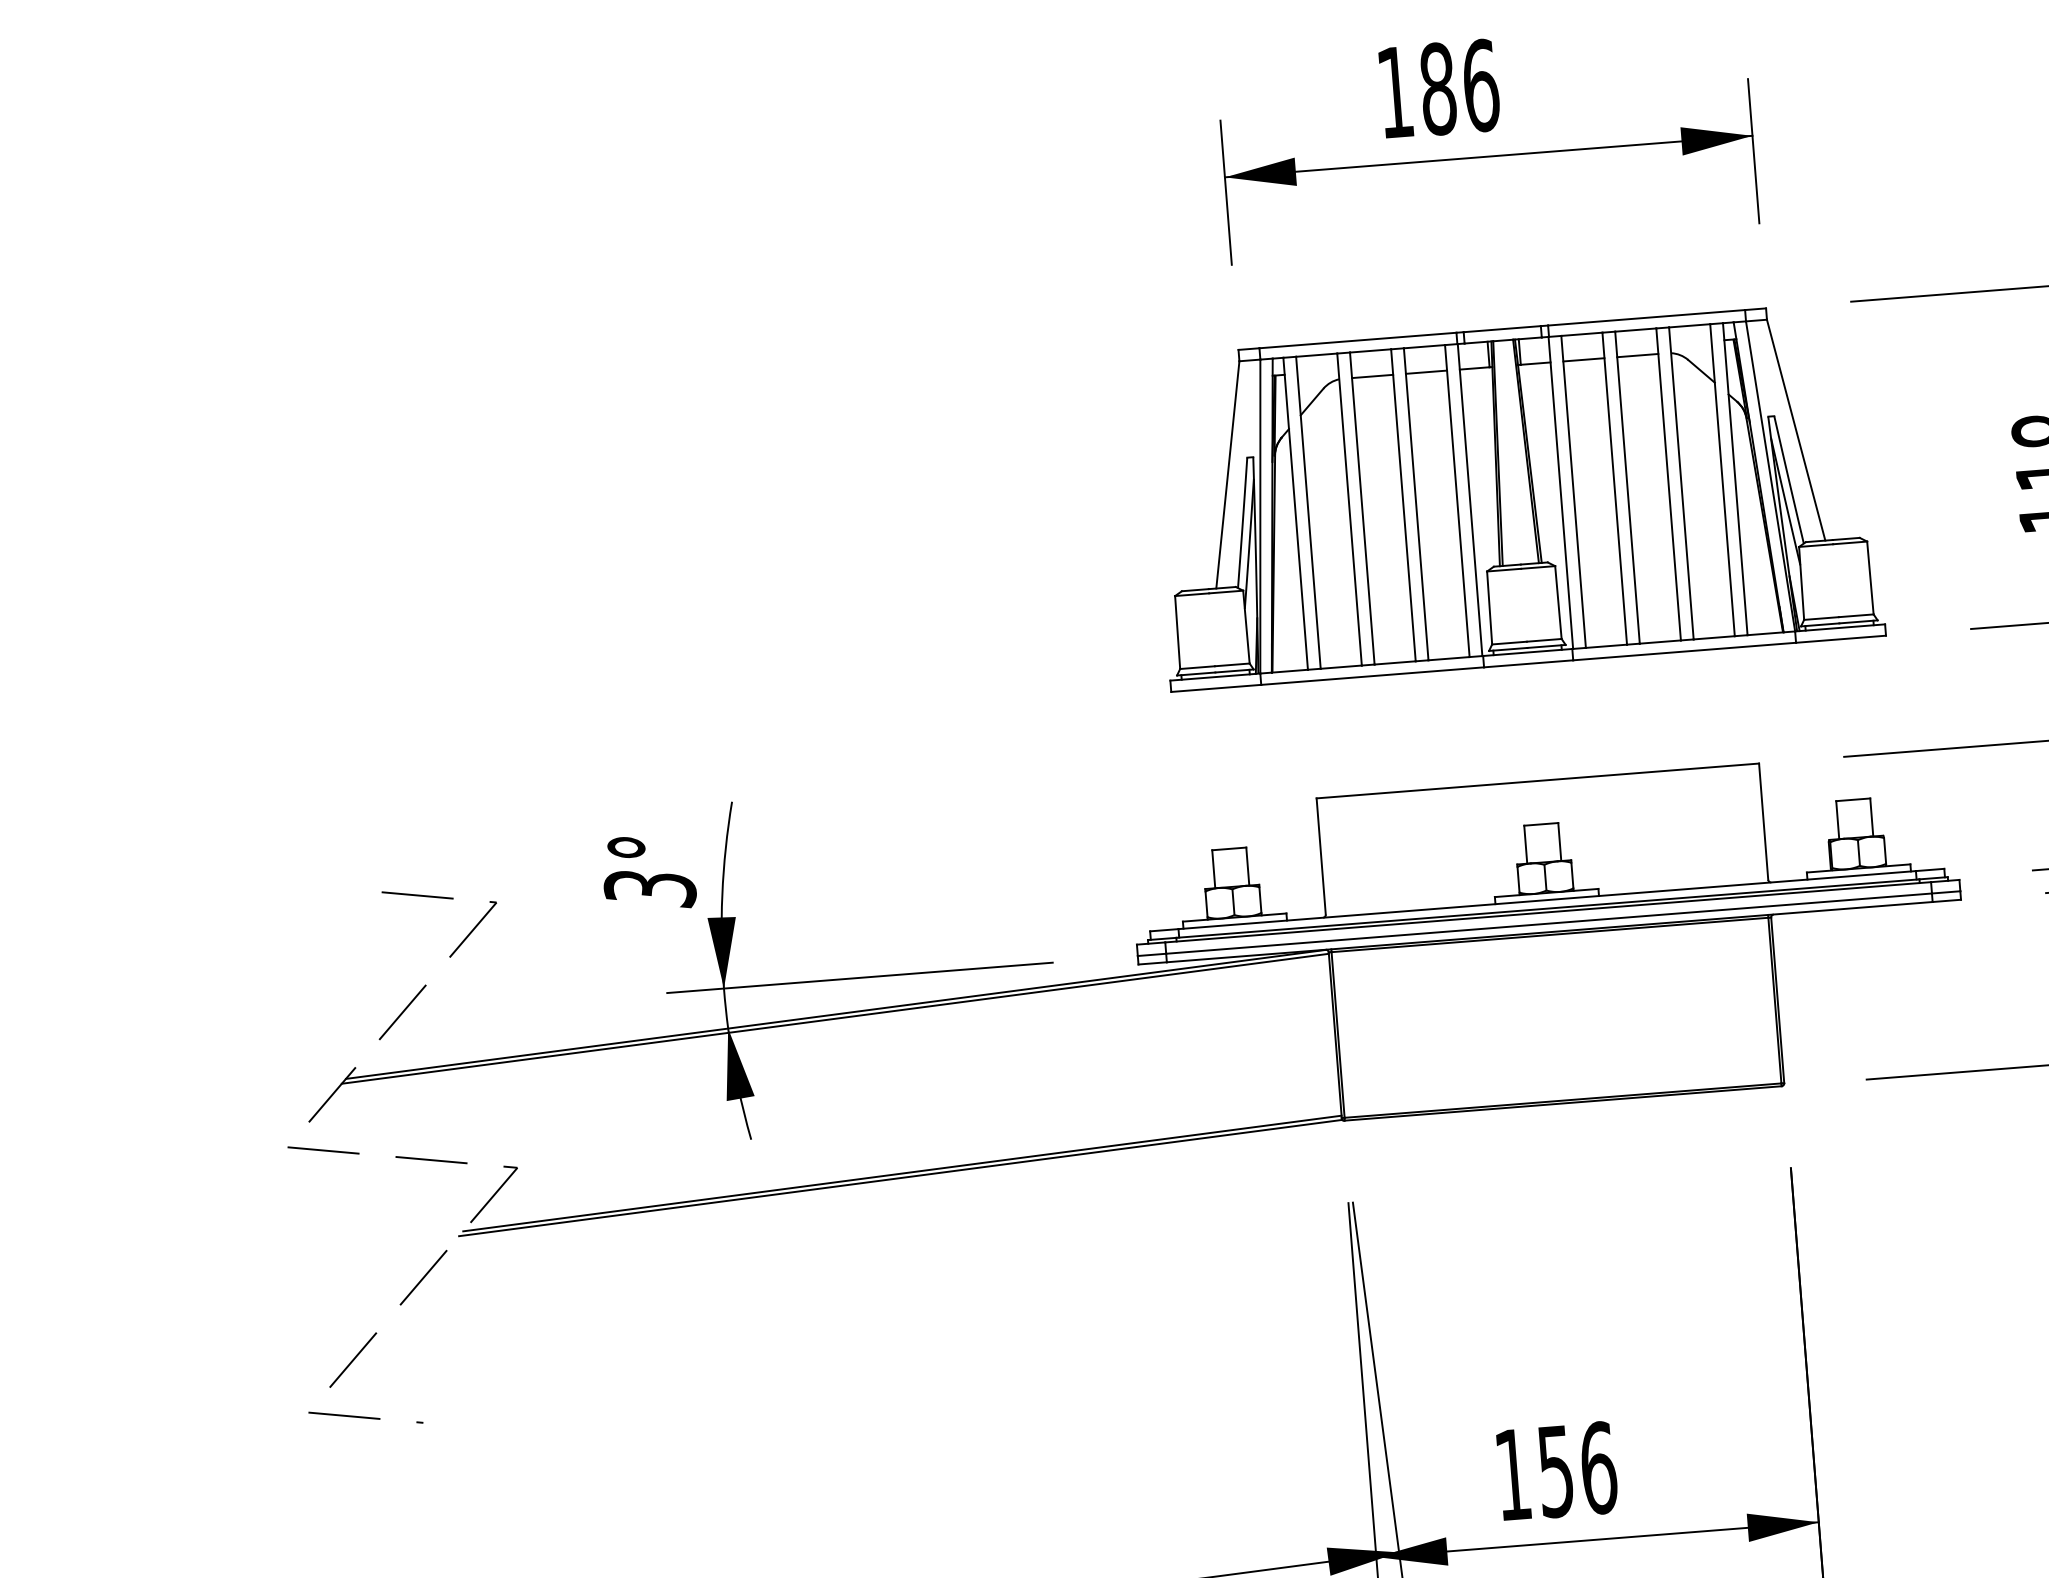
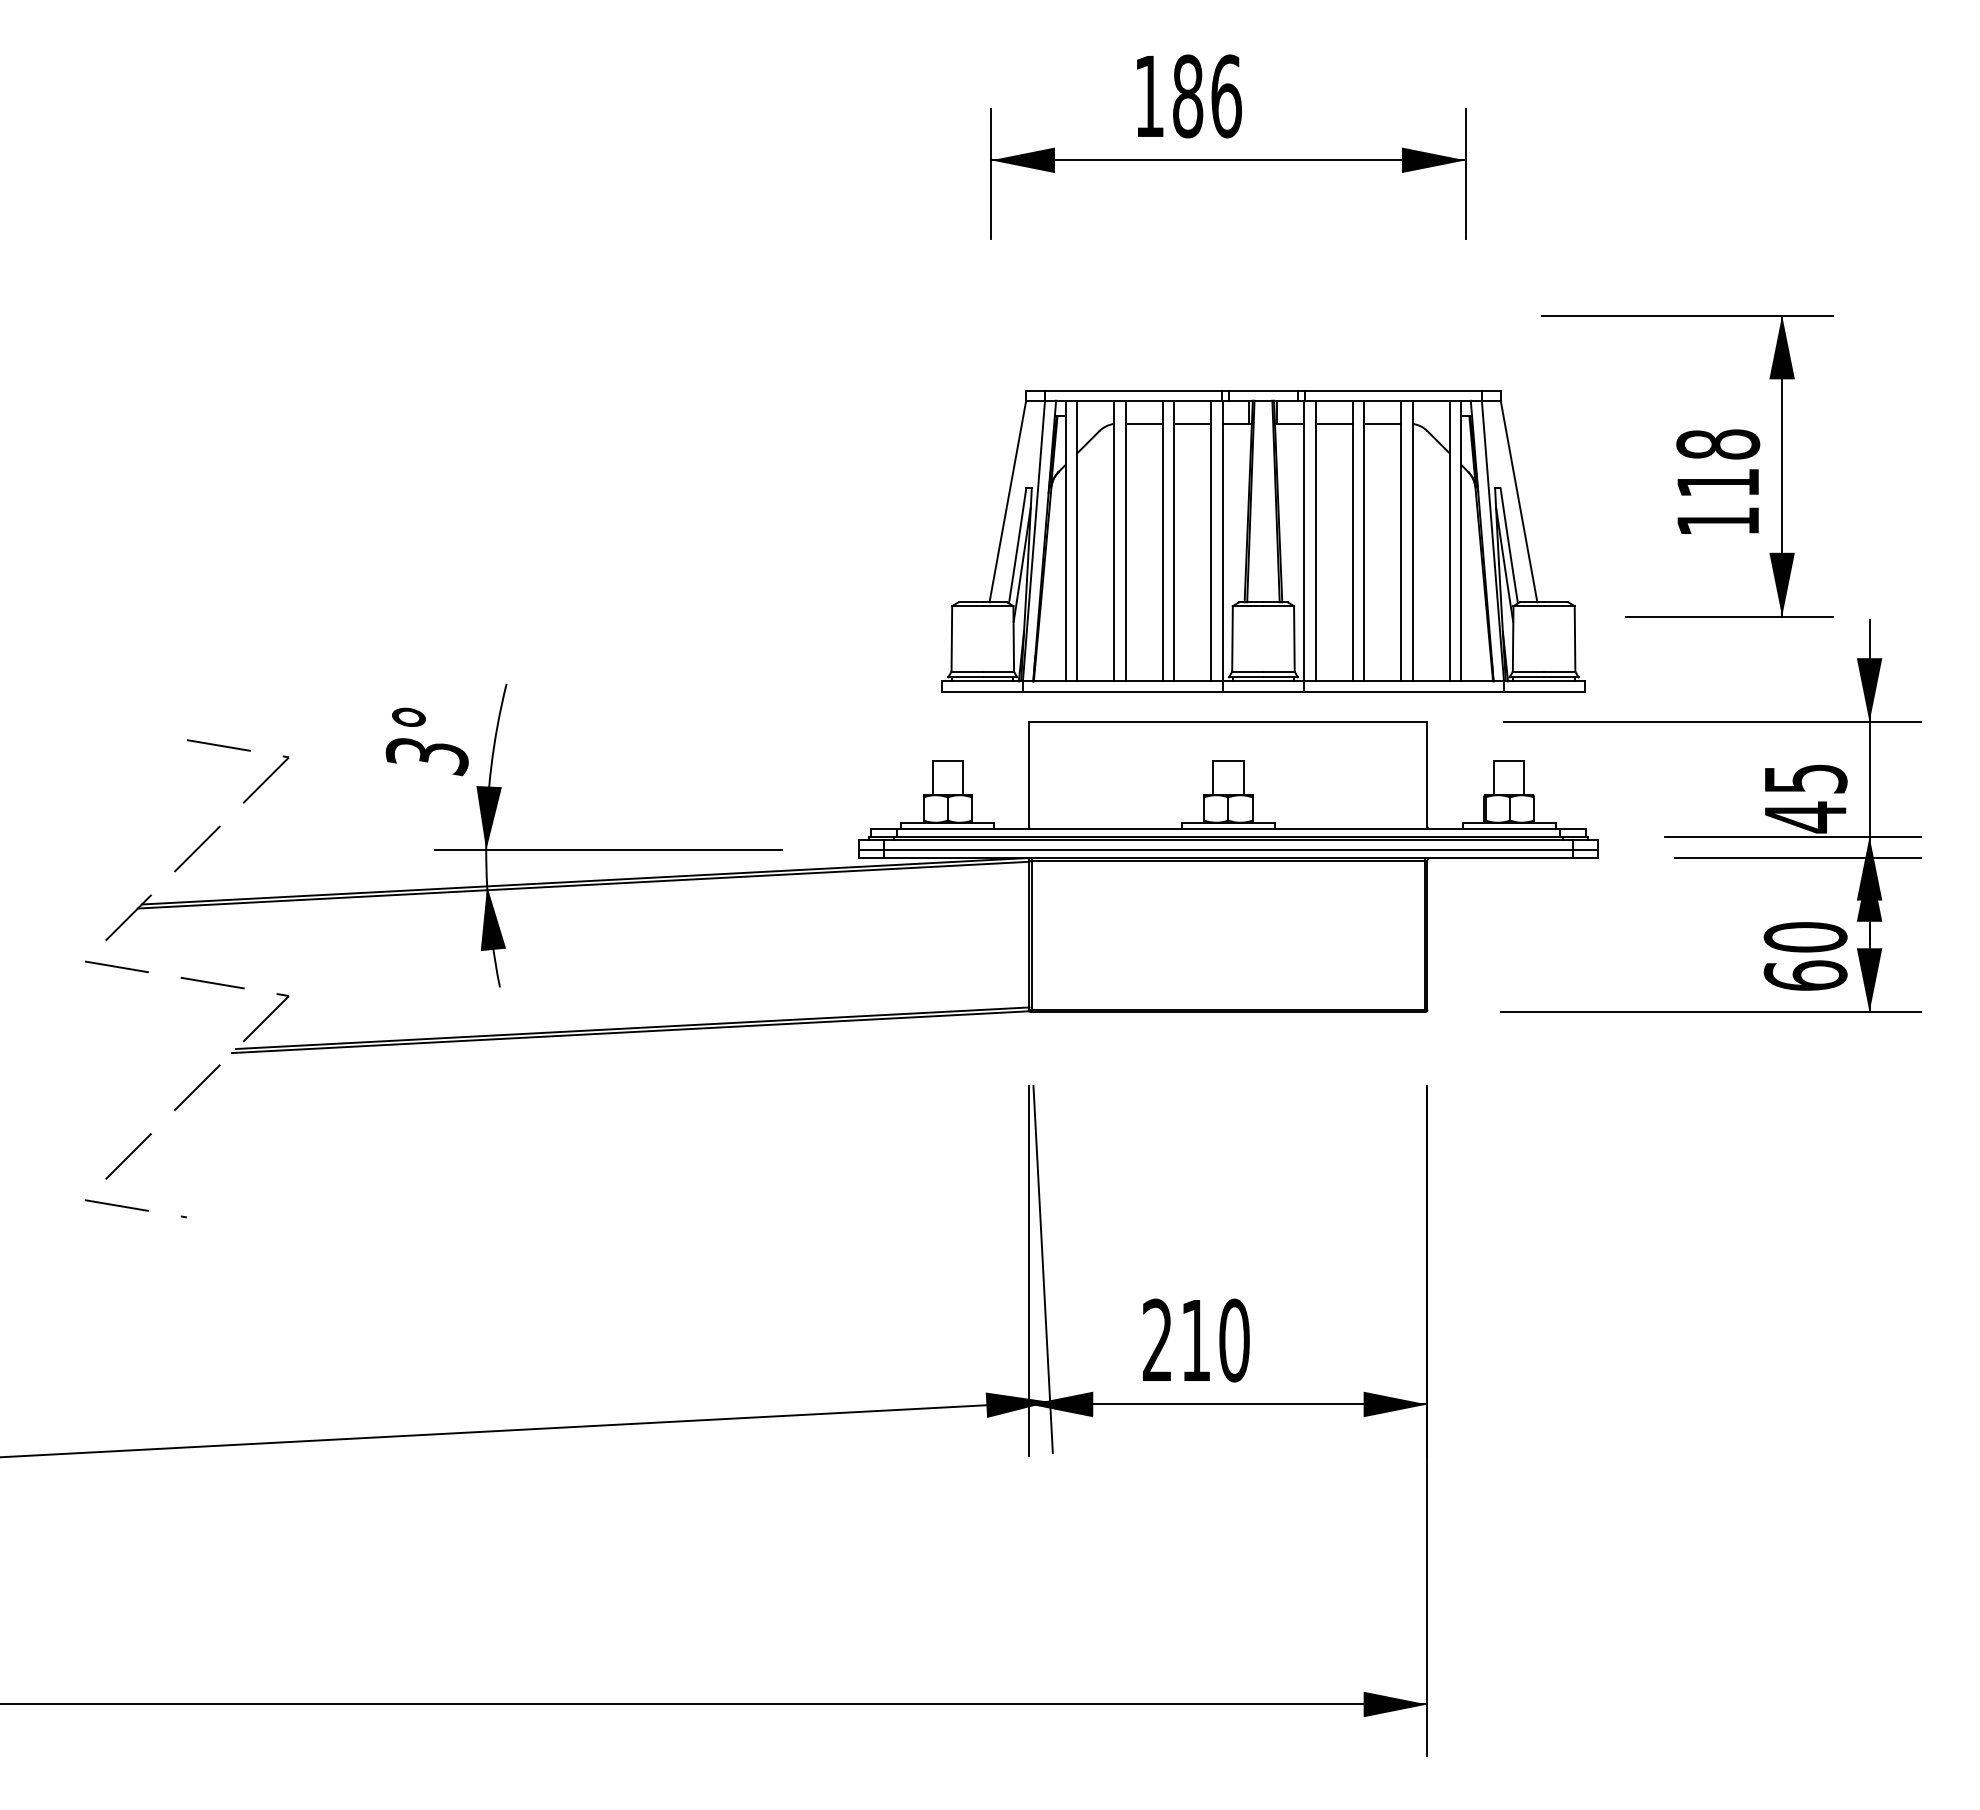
part: (1515, 496) -> (1263, 541), moved
text: (1555, 1471) -> (1195, 1340), 156 -> 210

